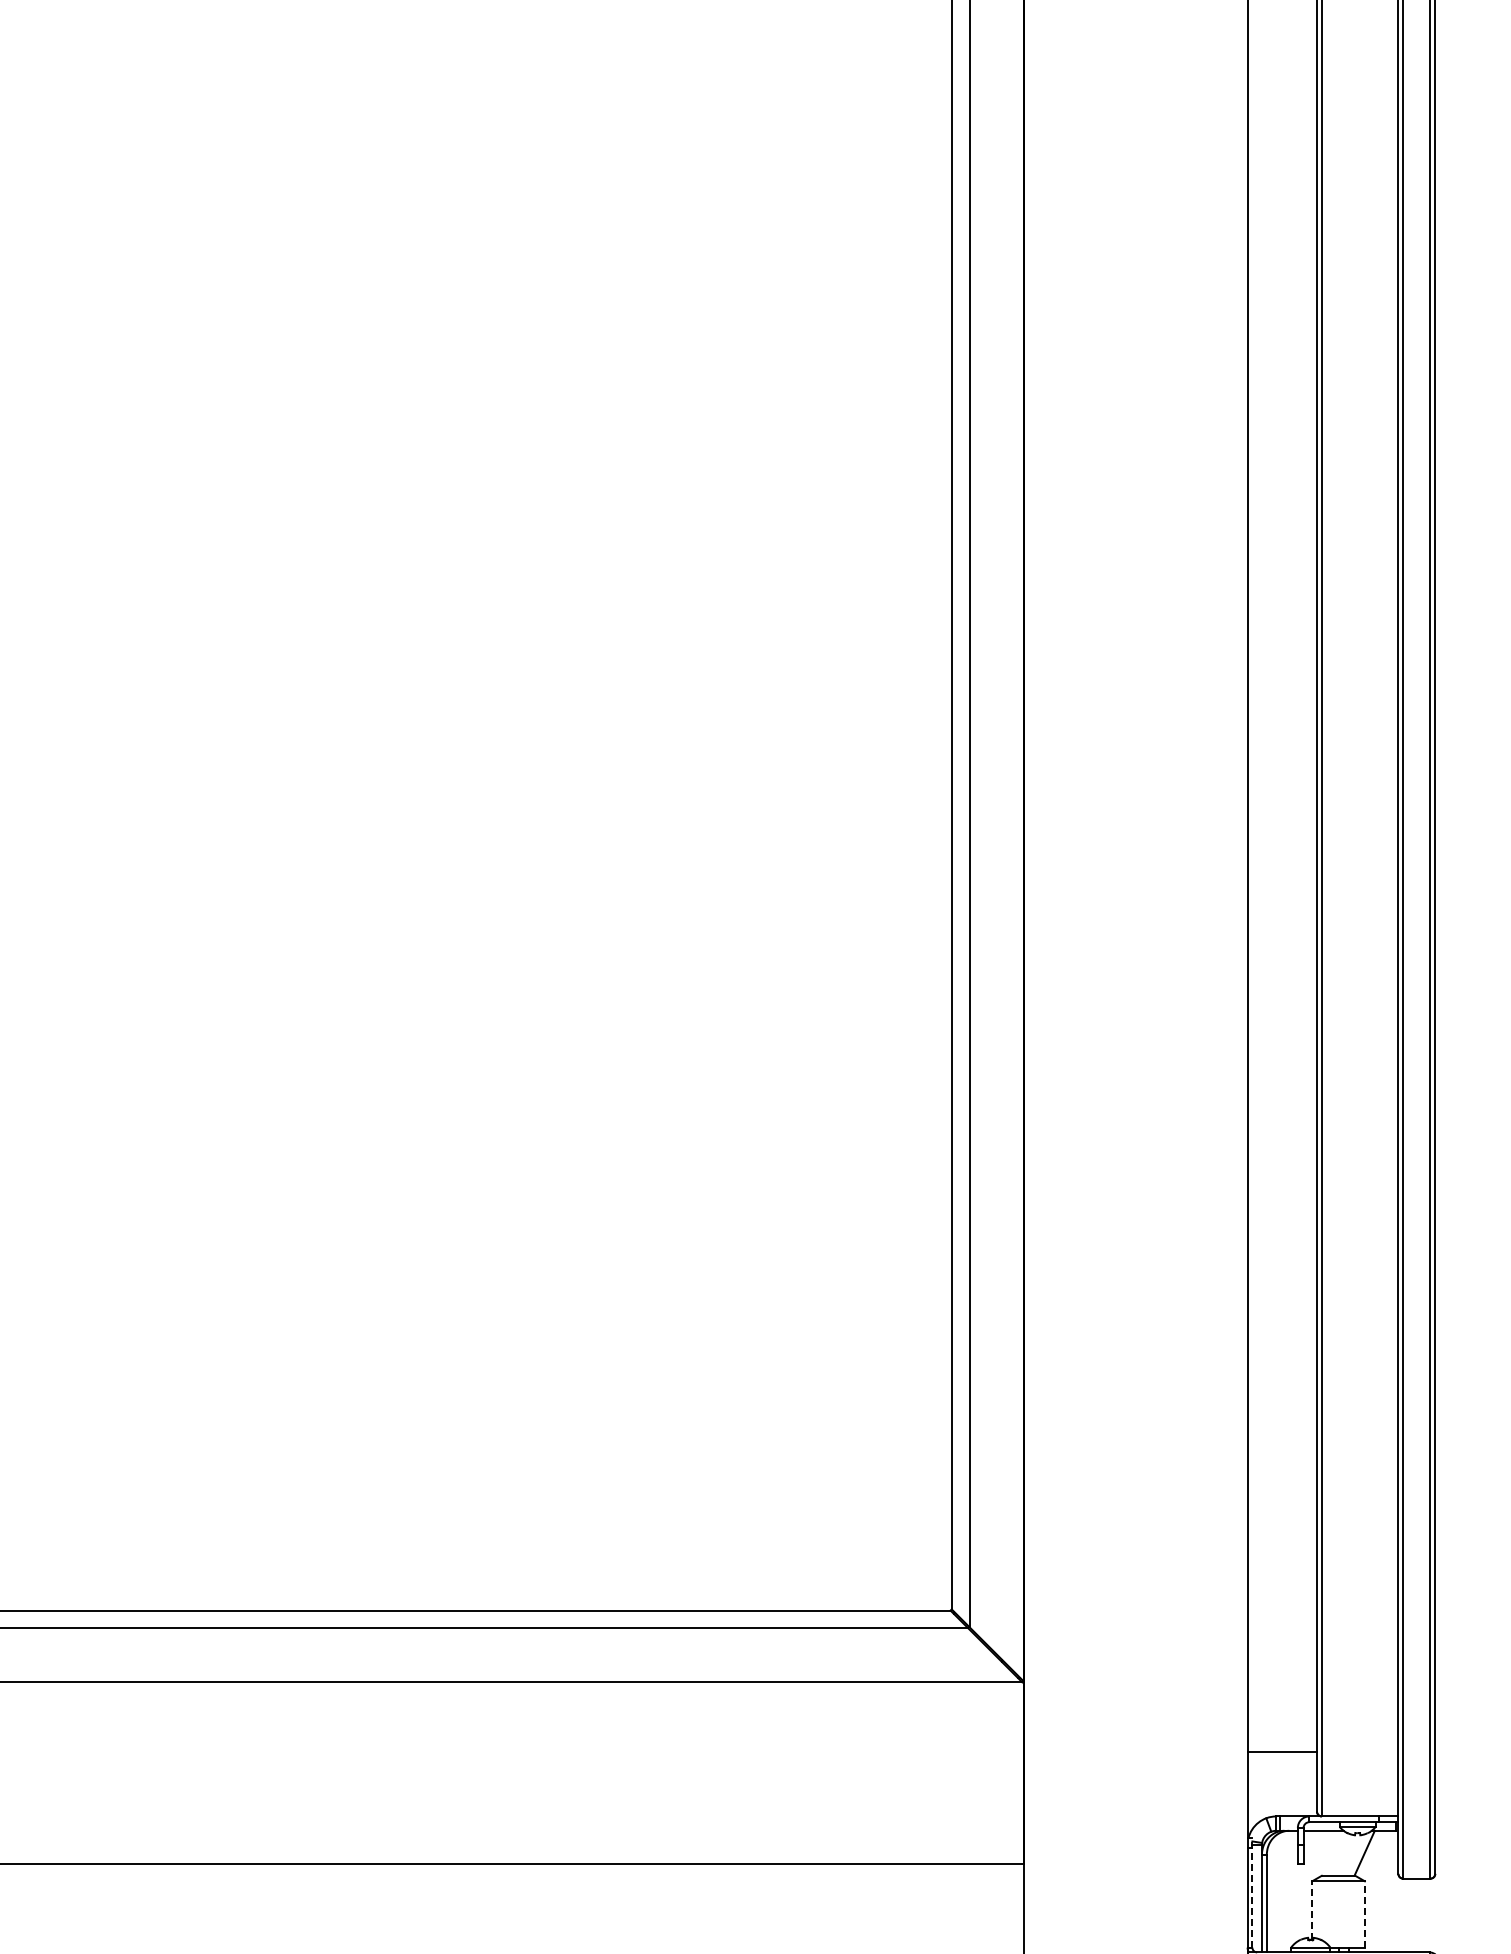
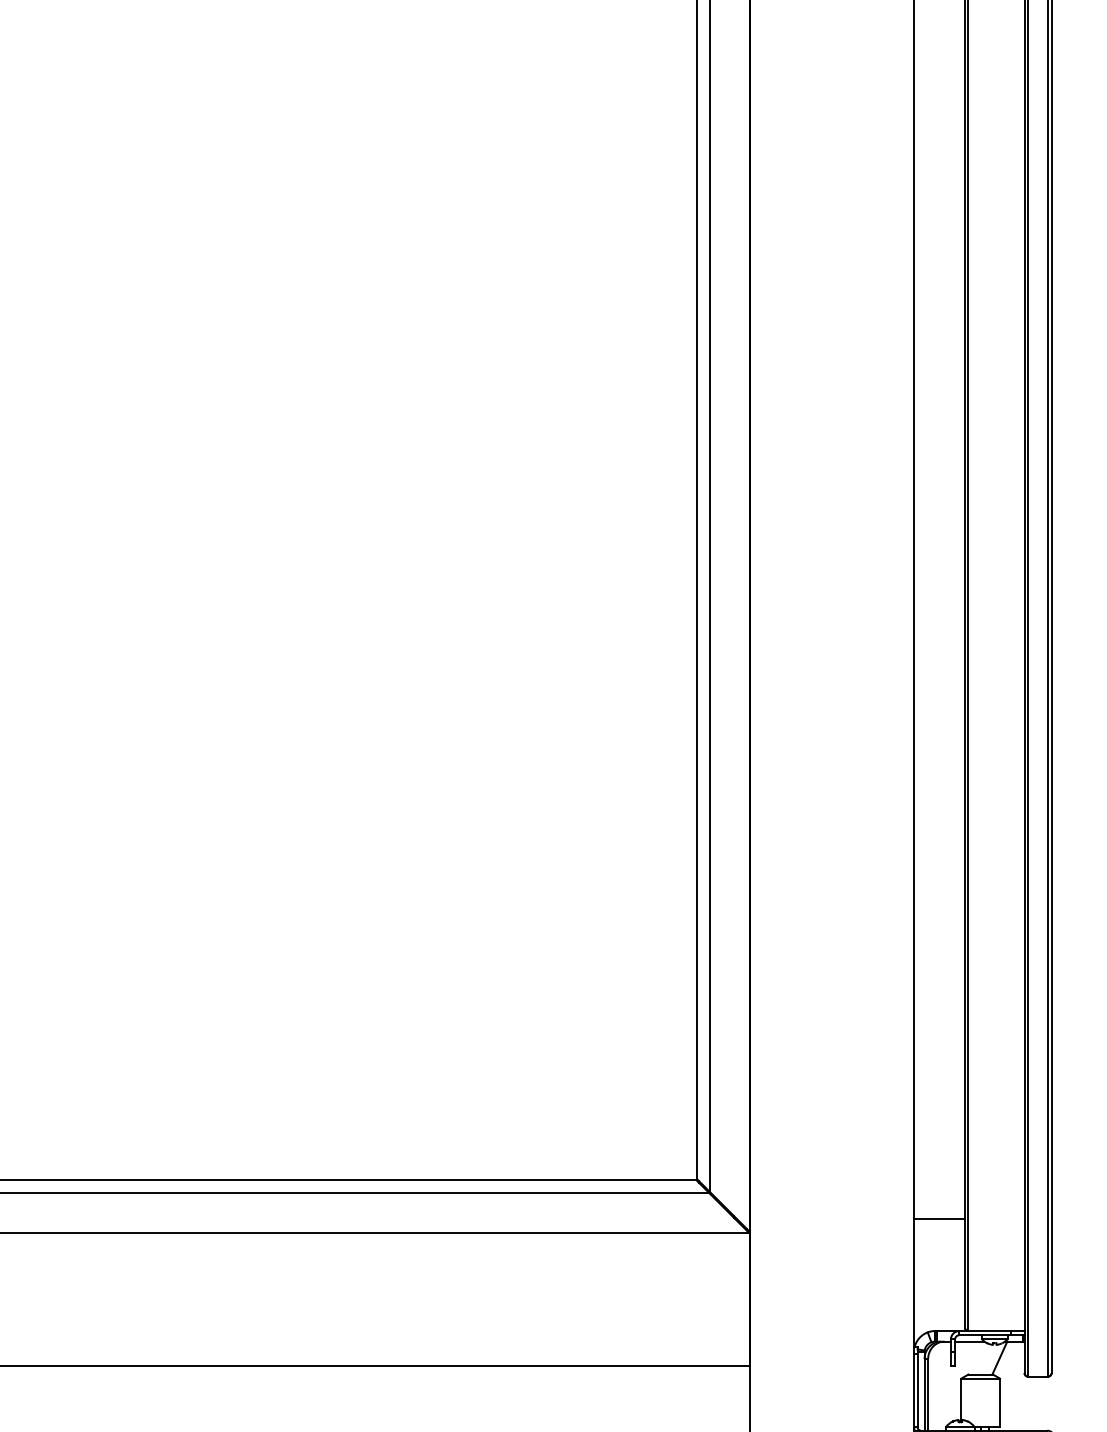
line: (1282, 1752) -> (939, 1218), moved
line: (1252, 1893) -> (917, 1387), dashed -> solid
line: (1312, 1910) -> (961, 1399), dashed -> solid
line: (1364, 1913) -> (999, 1402), dashed -> solid

